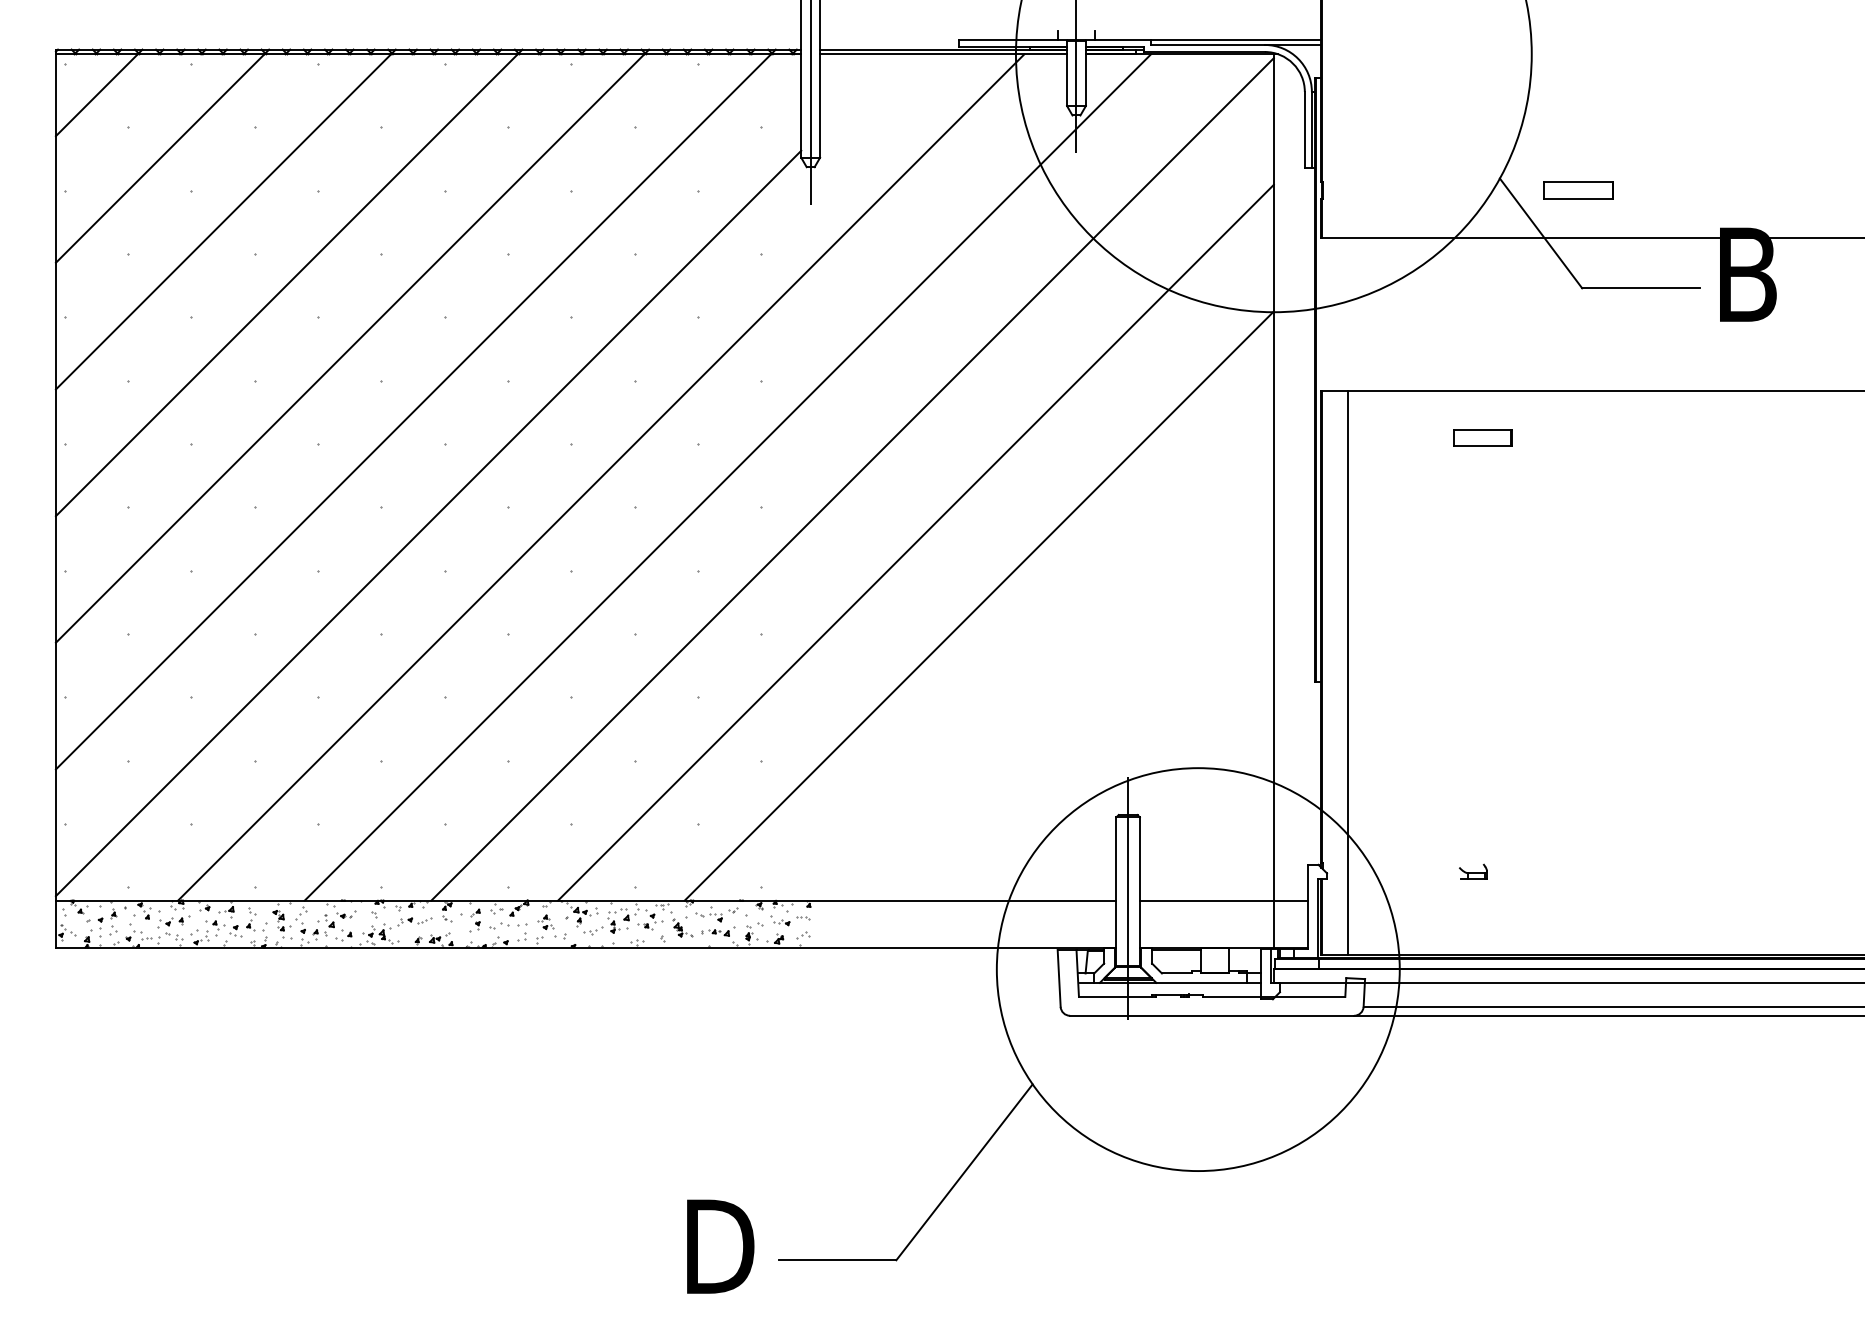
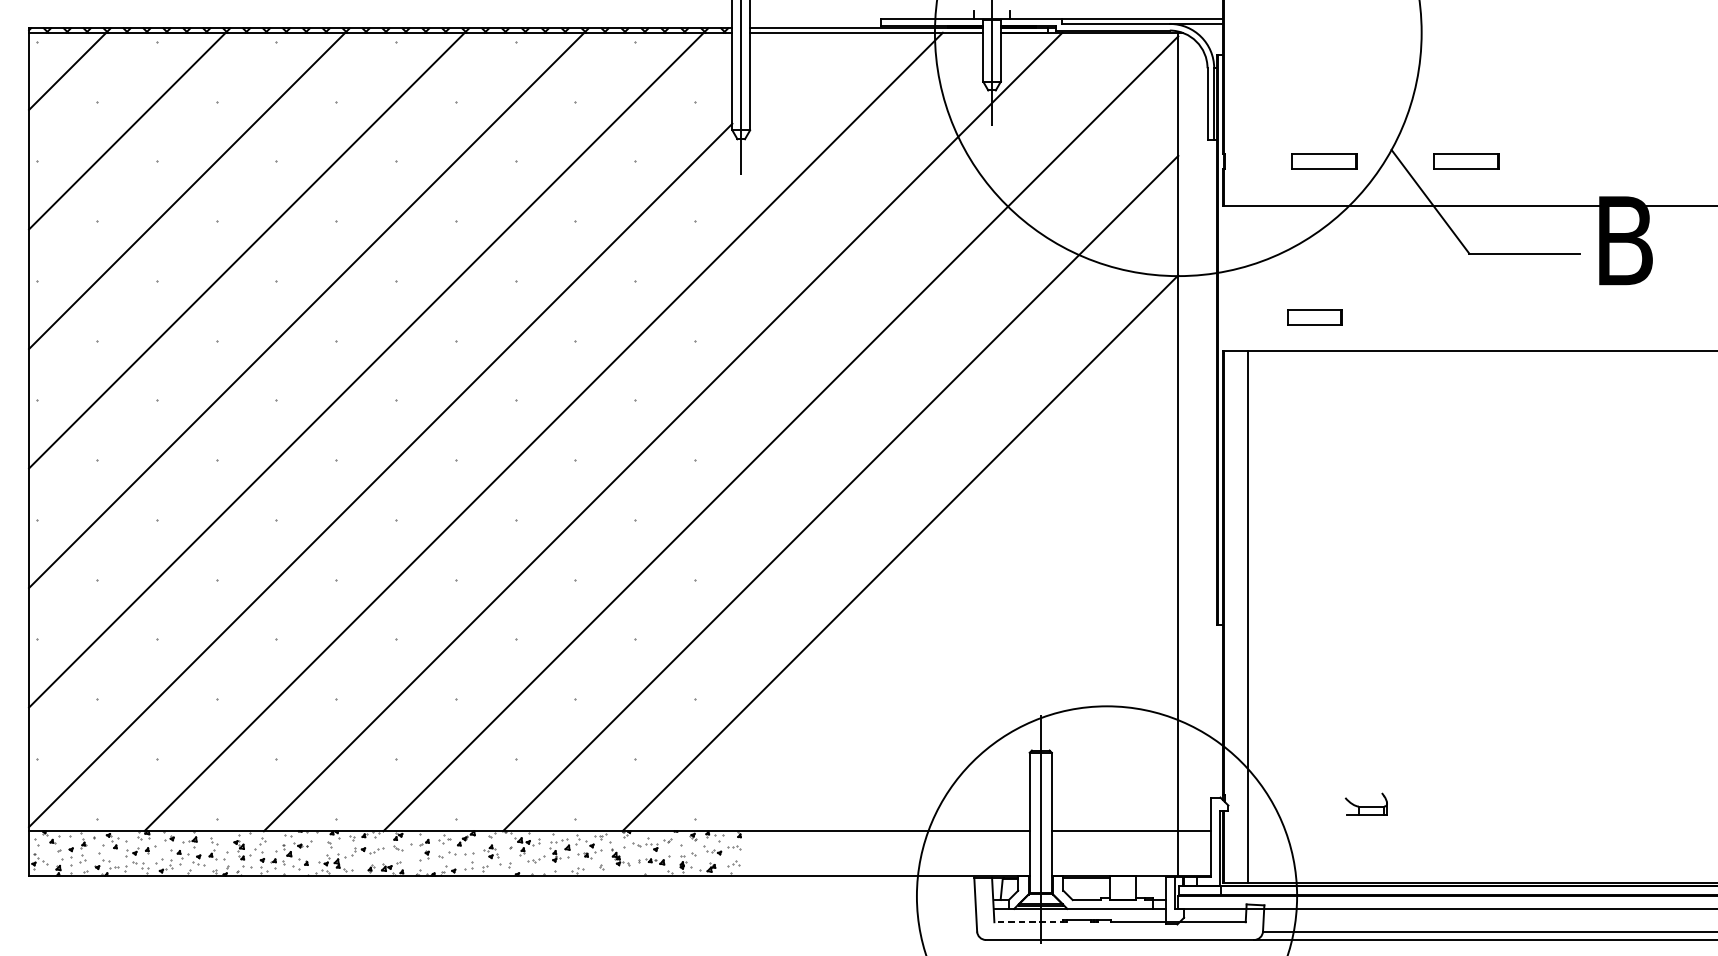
part: (1428, 190) -> (1324, 161), added
part: (1482, 437) -> (1314, 316), moved
part: (1473, 871) -> (1366, 803), size x1.6
line: (1116, 996) -> (1029, 921), solid -> dashed

